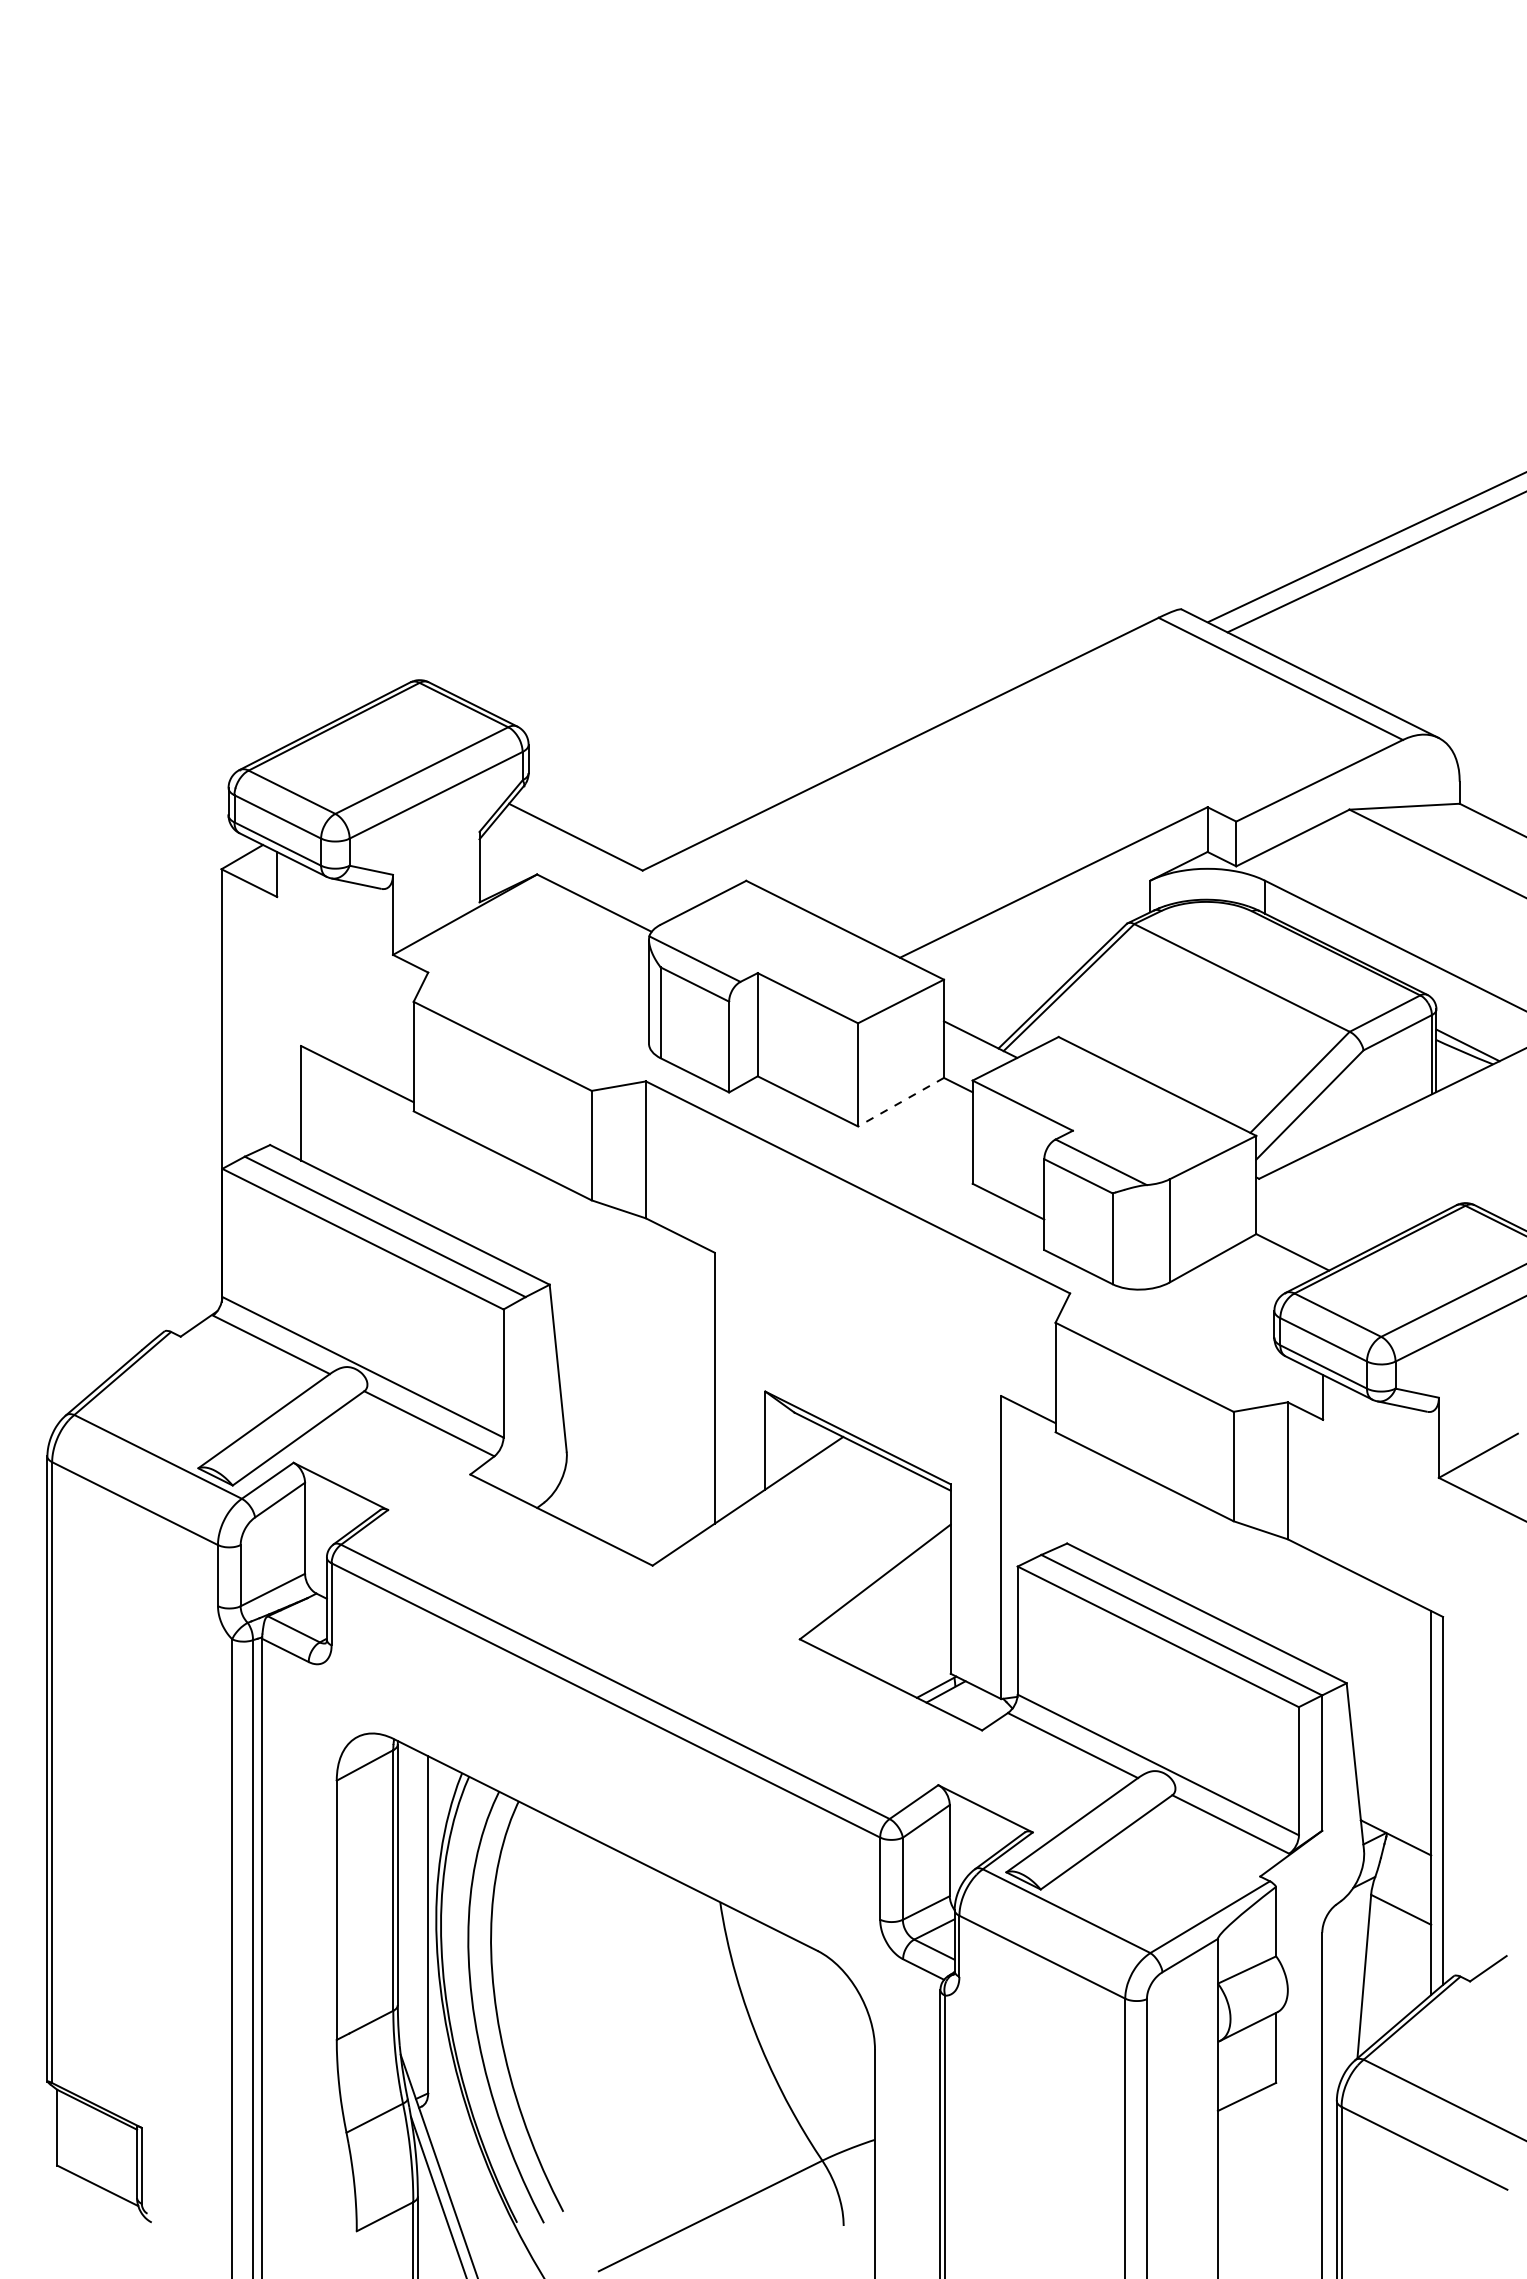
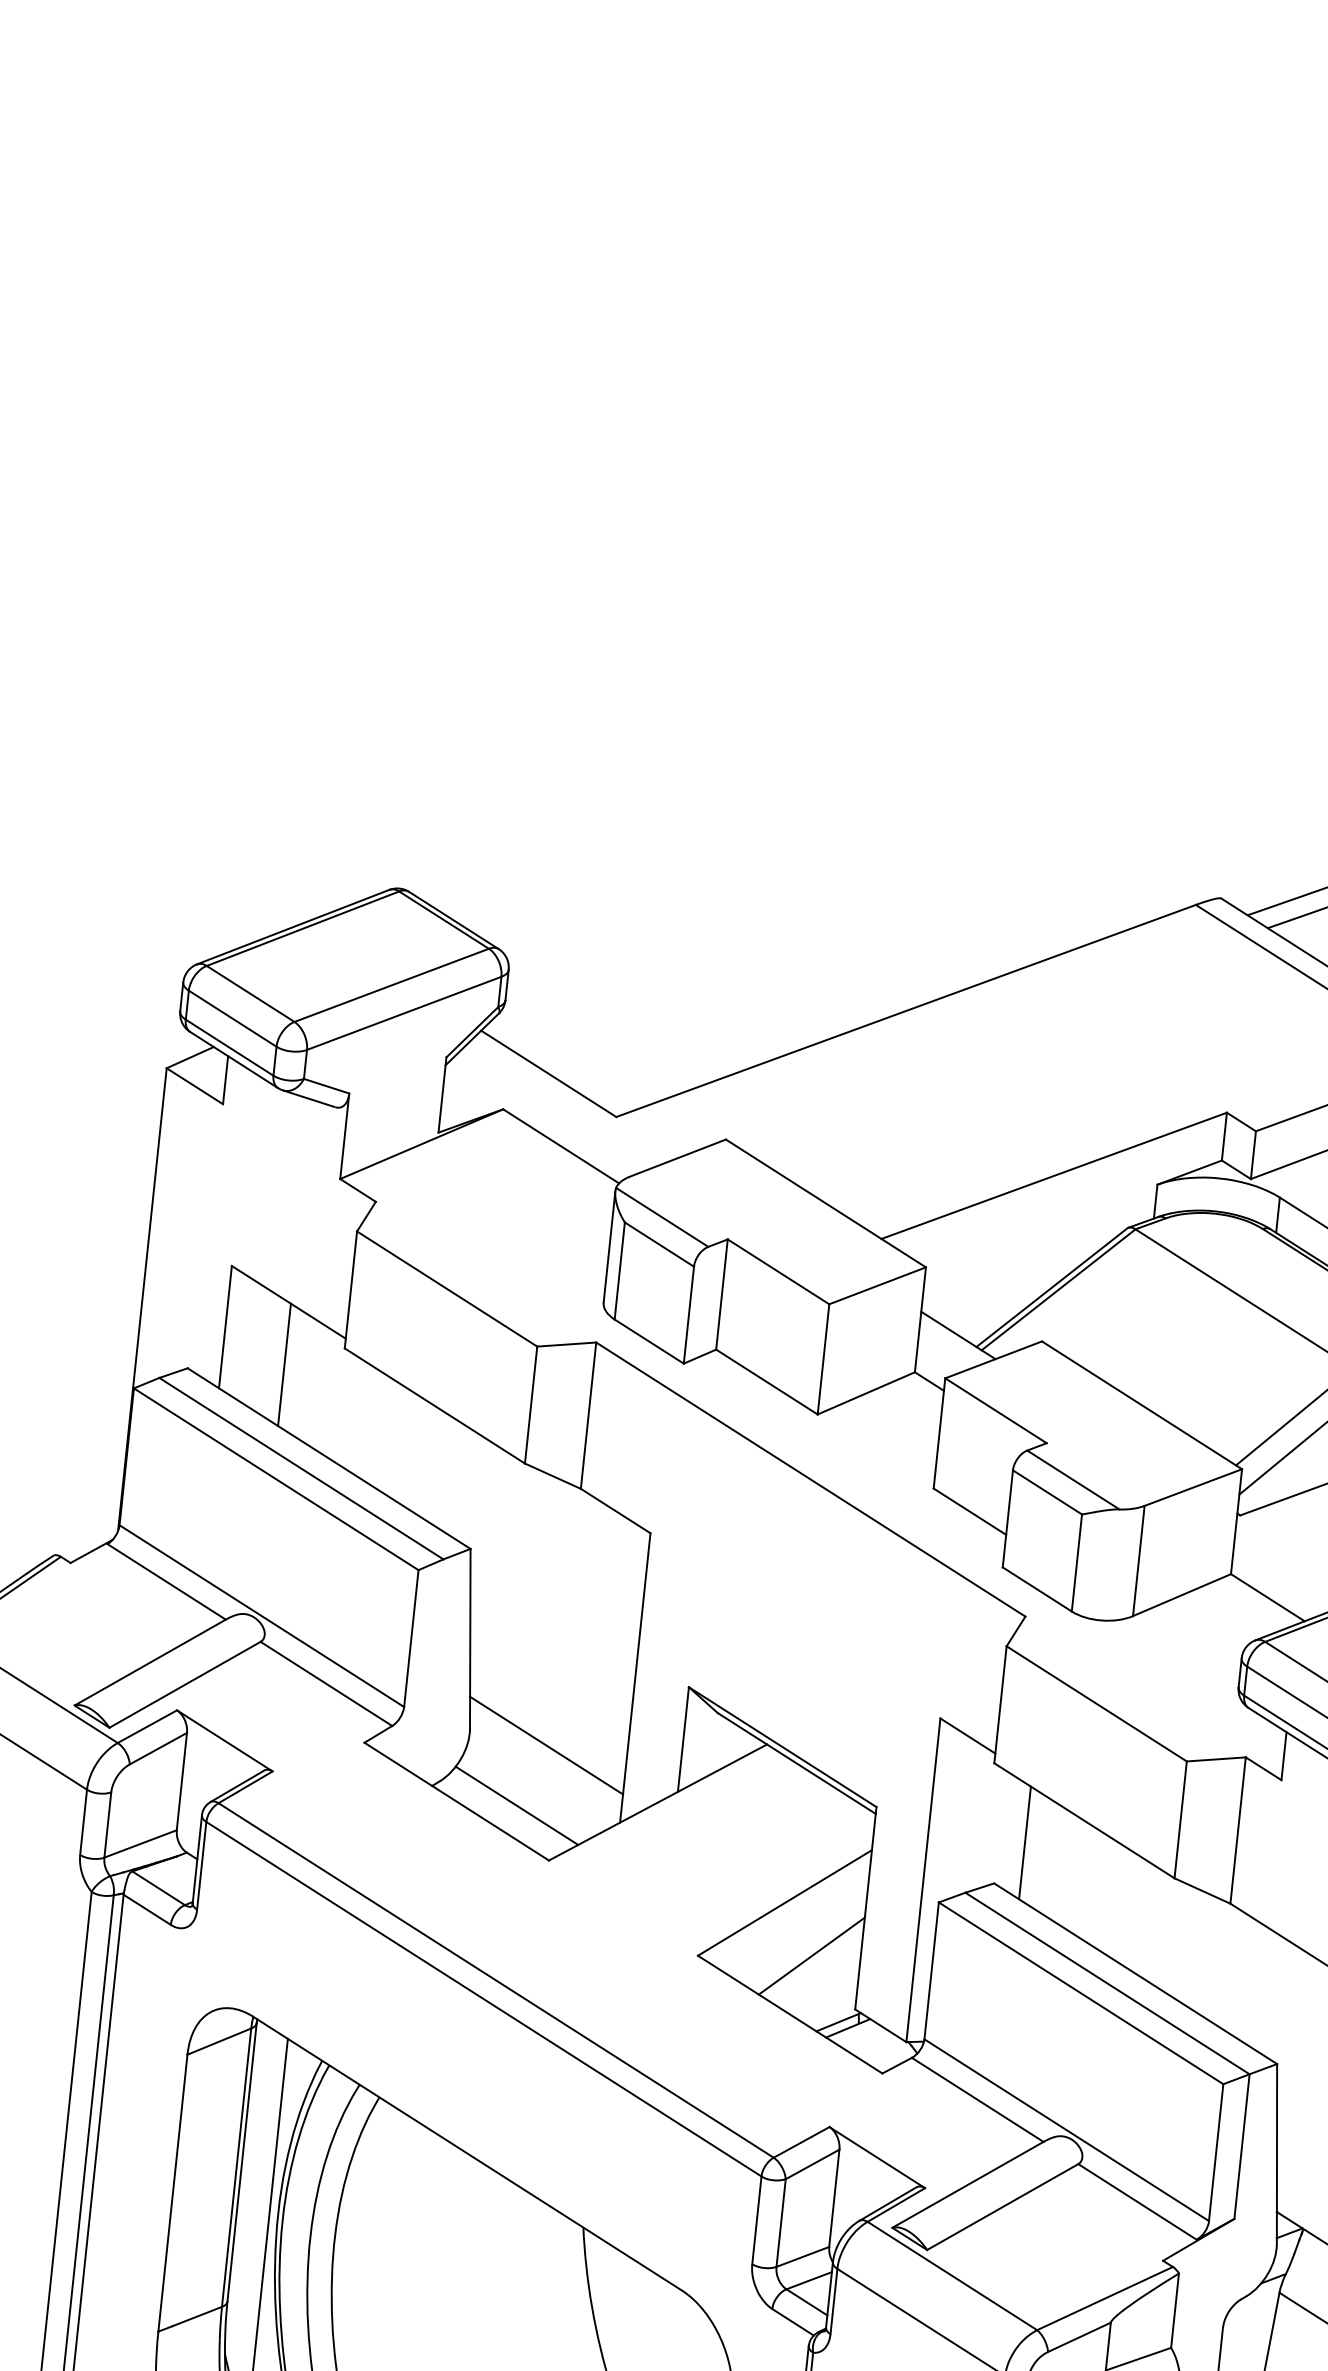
line: (900, 1102) -> (865, 1393), dashed -> solid
line: (359, 1132) -> (284, 1364), added
line: (638, 1459) -> (545, 1745), added
line: (1091, 1502) -> (1024, 1842), added
line: (617, 1517) -> (516, 1805), added
line: (905, 1628) -> (812, 1956), added

